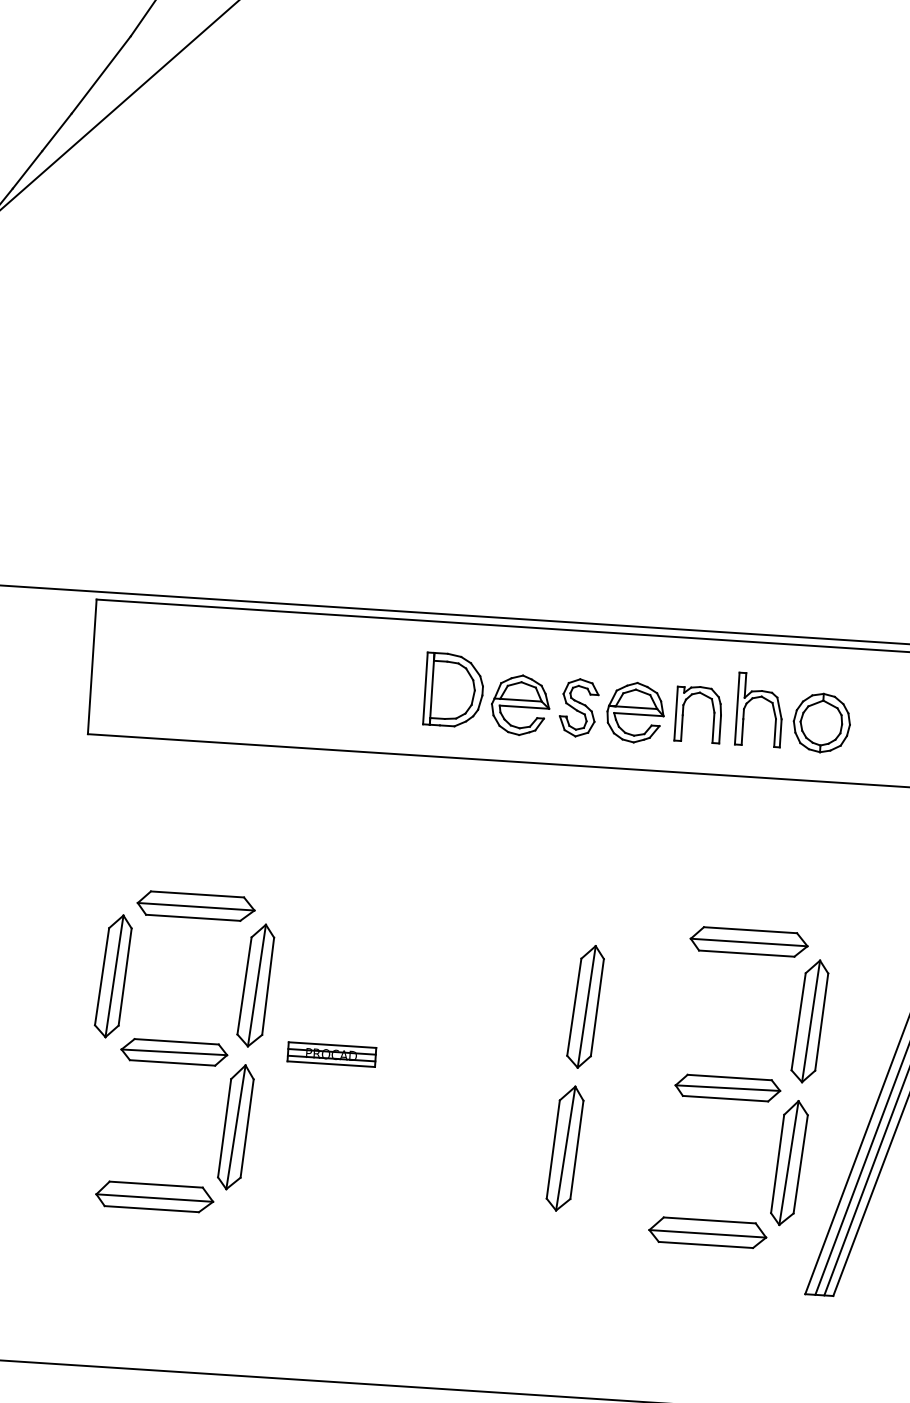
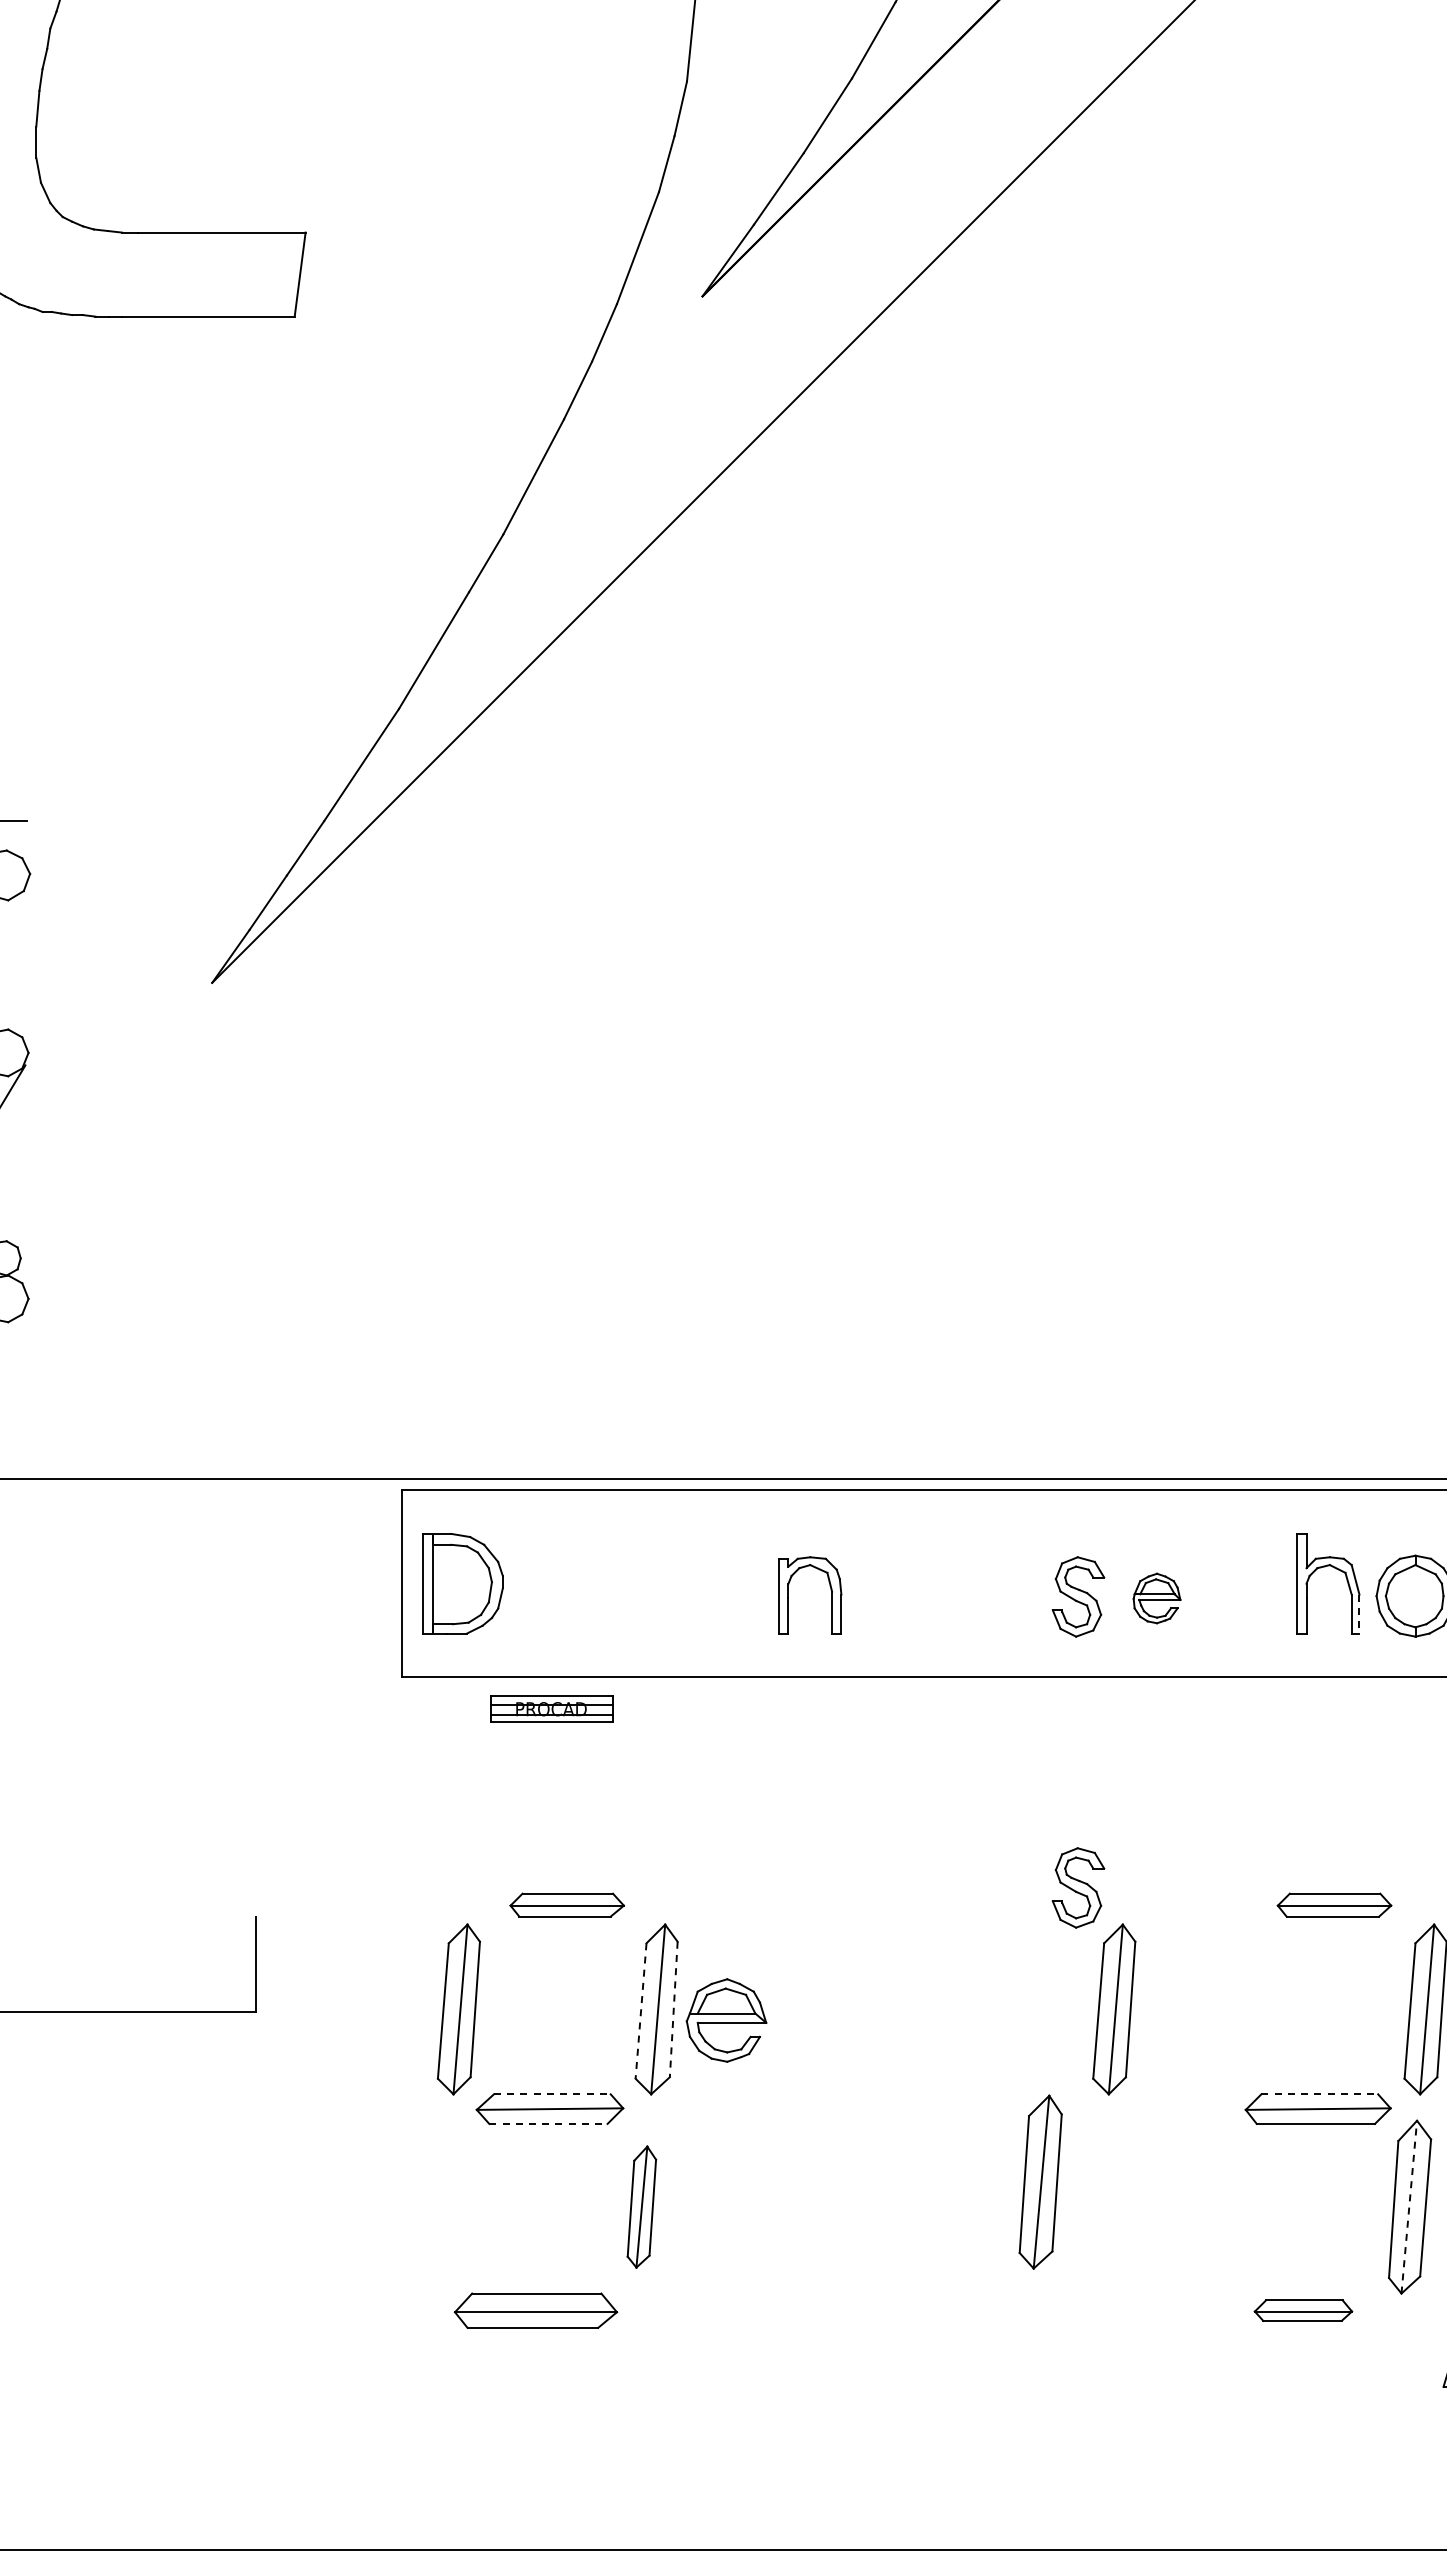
part: (453, 690) -> (462, 1583), moved
part: (520, 705) -> (726, 2020), moved
part: (713, 711) -> (830, 1590), moved
part: (635, 712) -> (1156, 1598), size x0.6
line: (780, 733) -> (1359, 1614), solid -> dashed
part: (196, 905) -> (567, 1904), size x0.7
part: (565, 917) -> (1078, 1887), added
part: (749, 941) -> (1334, 1904), size x0.7
line: (244, 986) -> (641, 2011), solid -> dashed
line: (267, 986) -> (673, 2009), solid -> dashed
line: (176, 1041) -> (552, 2094), solid -> dashed
part: (331, 1054) -> (551, 1708), moved
line: (172, 1062) -> (548, 2123), solid -> dashed
line: (730, 1077) -> (1320, 2094), solid -> dashed
part: (235, 1126) -> (641, 2206), size x0.7
part: (565, 1148) -> (1040, 2181), moved
line: (789, 1163) -> (1409, 2207), solid -> dashed
part: (707, 1232) -> (1303, 2310), size x0.6

